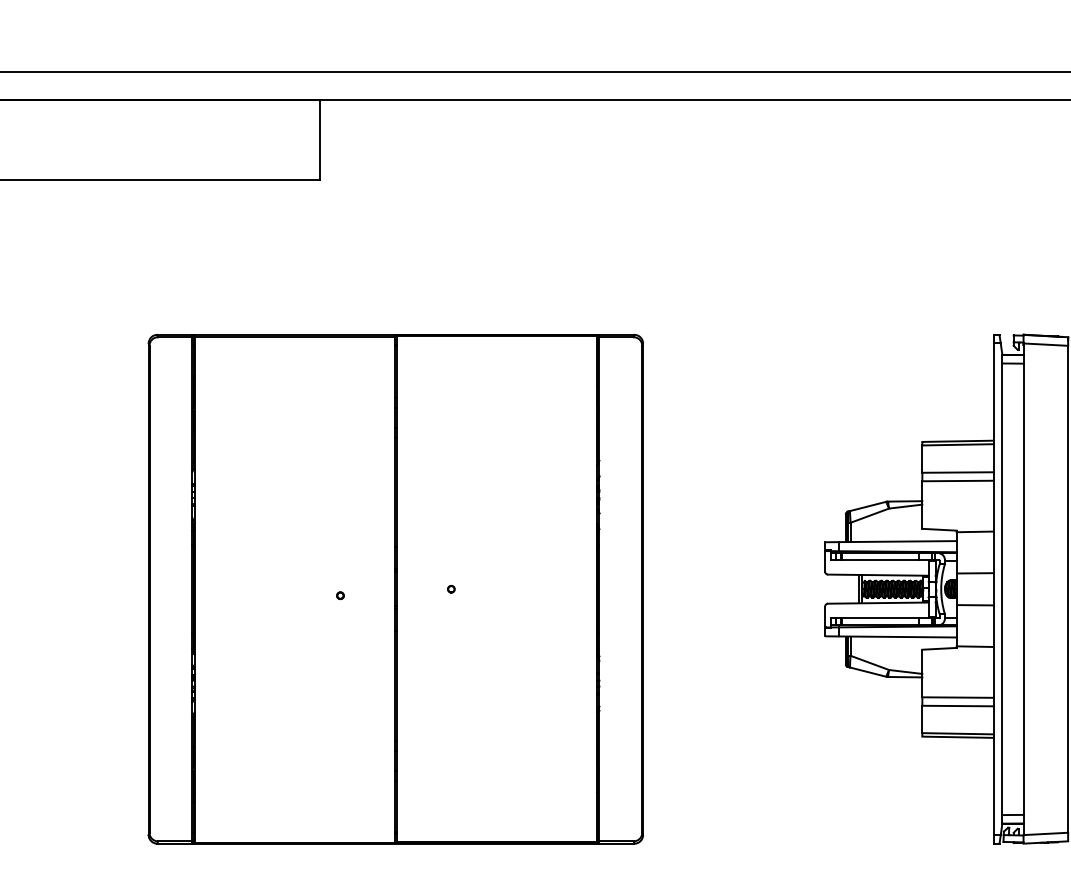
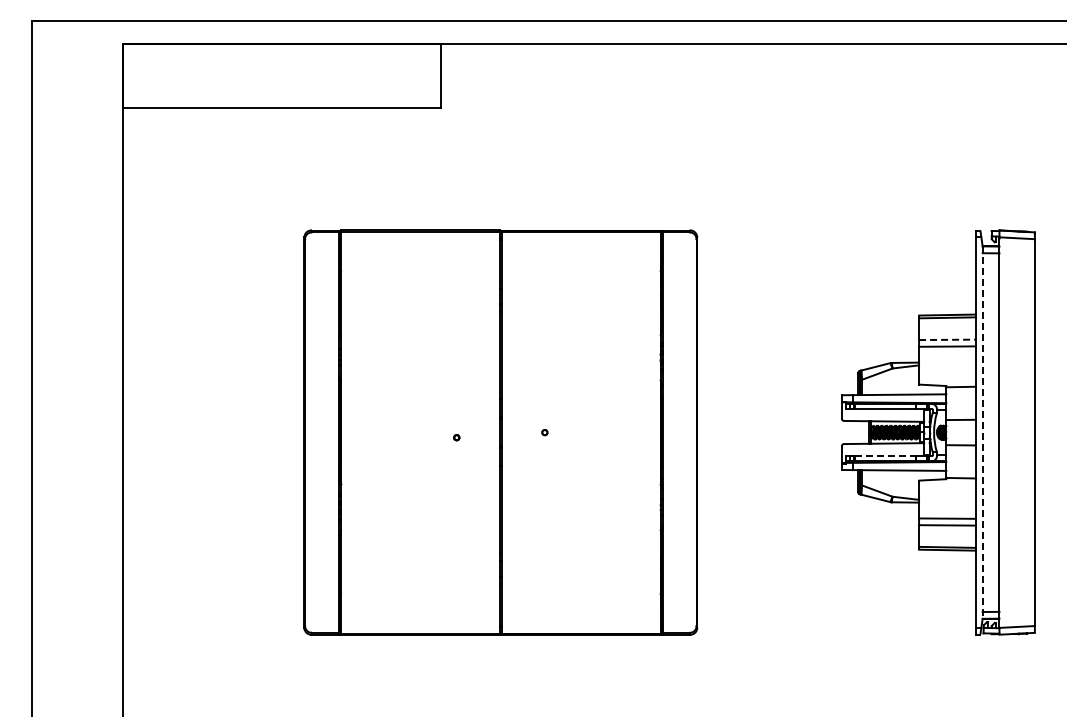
line: (958, 472) -> (947, 339), solid -> dashed
line: (1002, 590) -> (982, 433), solid -> dashed
line: (881, 618) -> (886, 455), solid -> dashed

